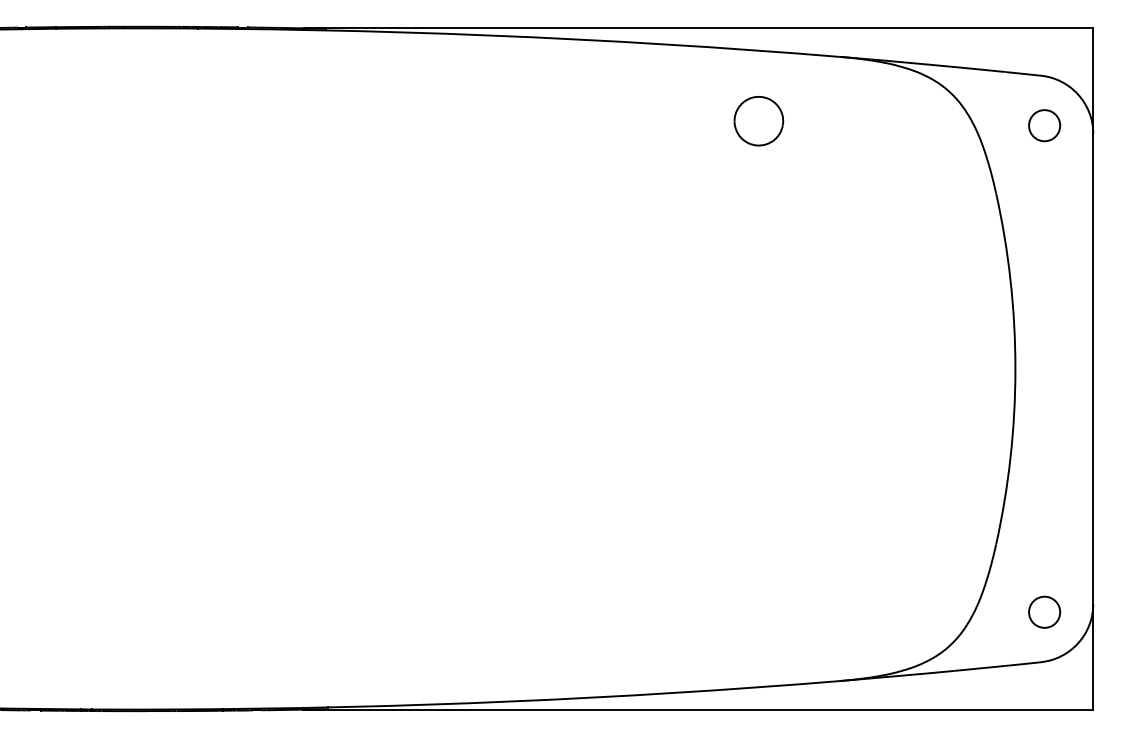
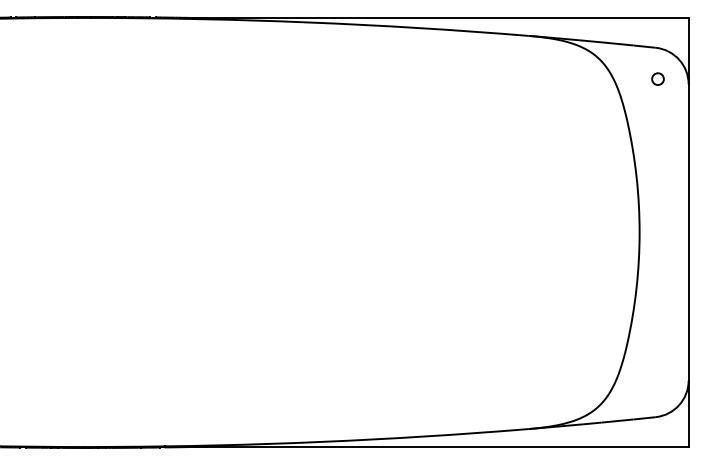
part: (758, 121) -> (477, 76), removed
circle: (1043, 124) -> (657, 78), size x0.6
circle: (1043, 611) -> (657, 385), removed

